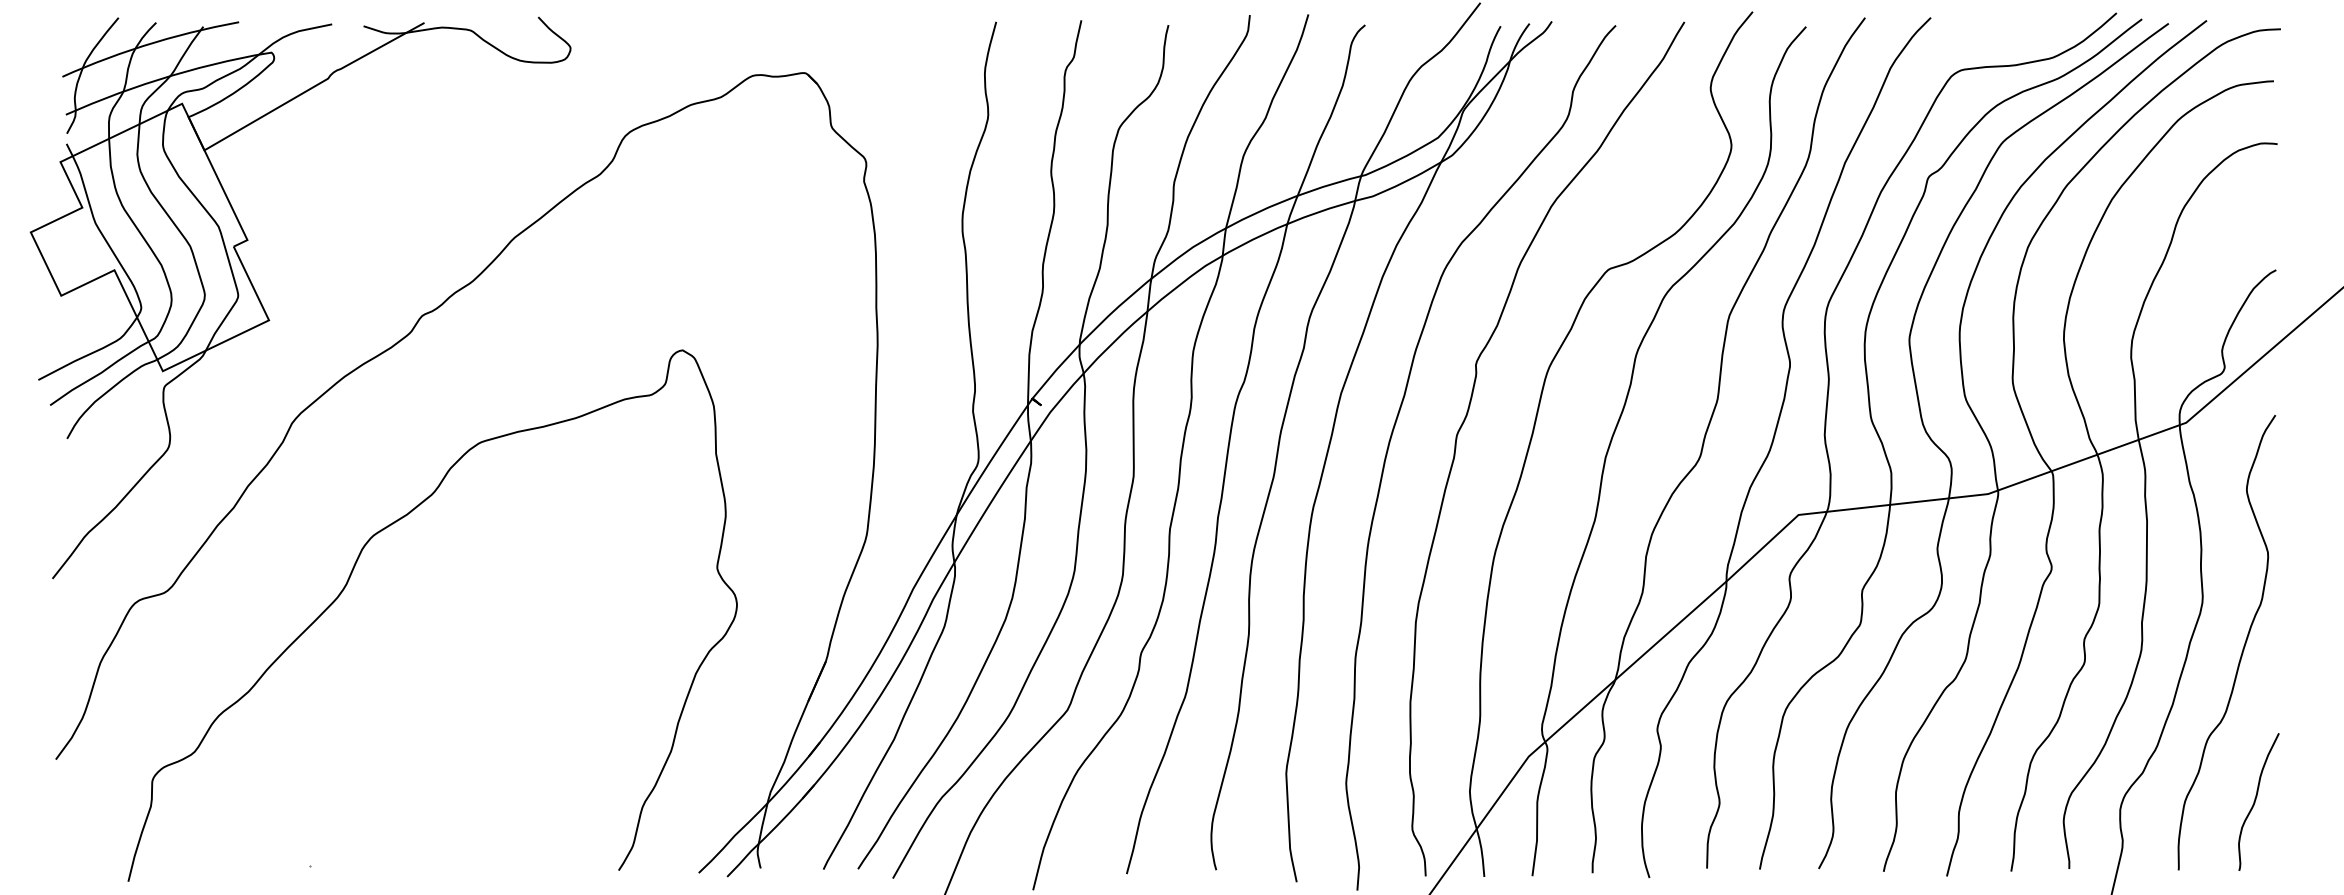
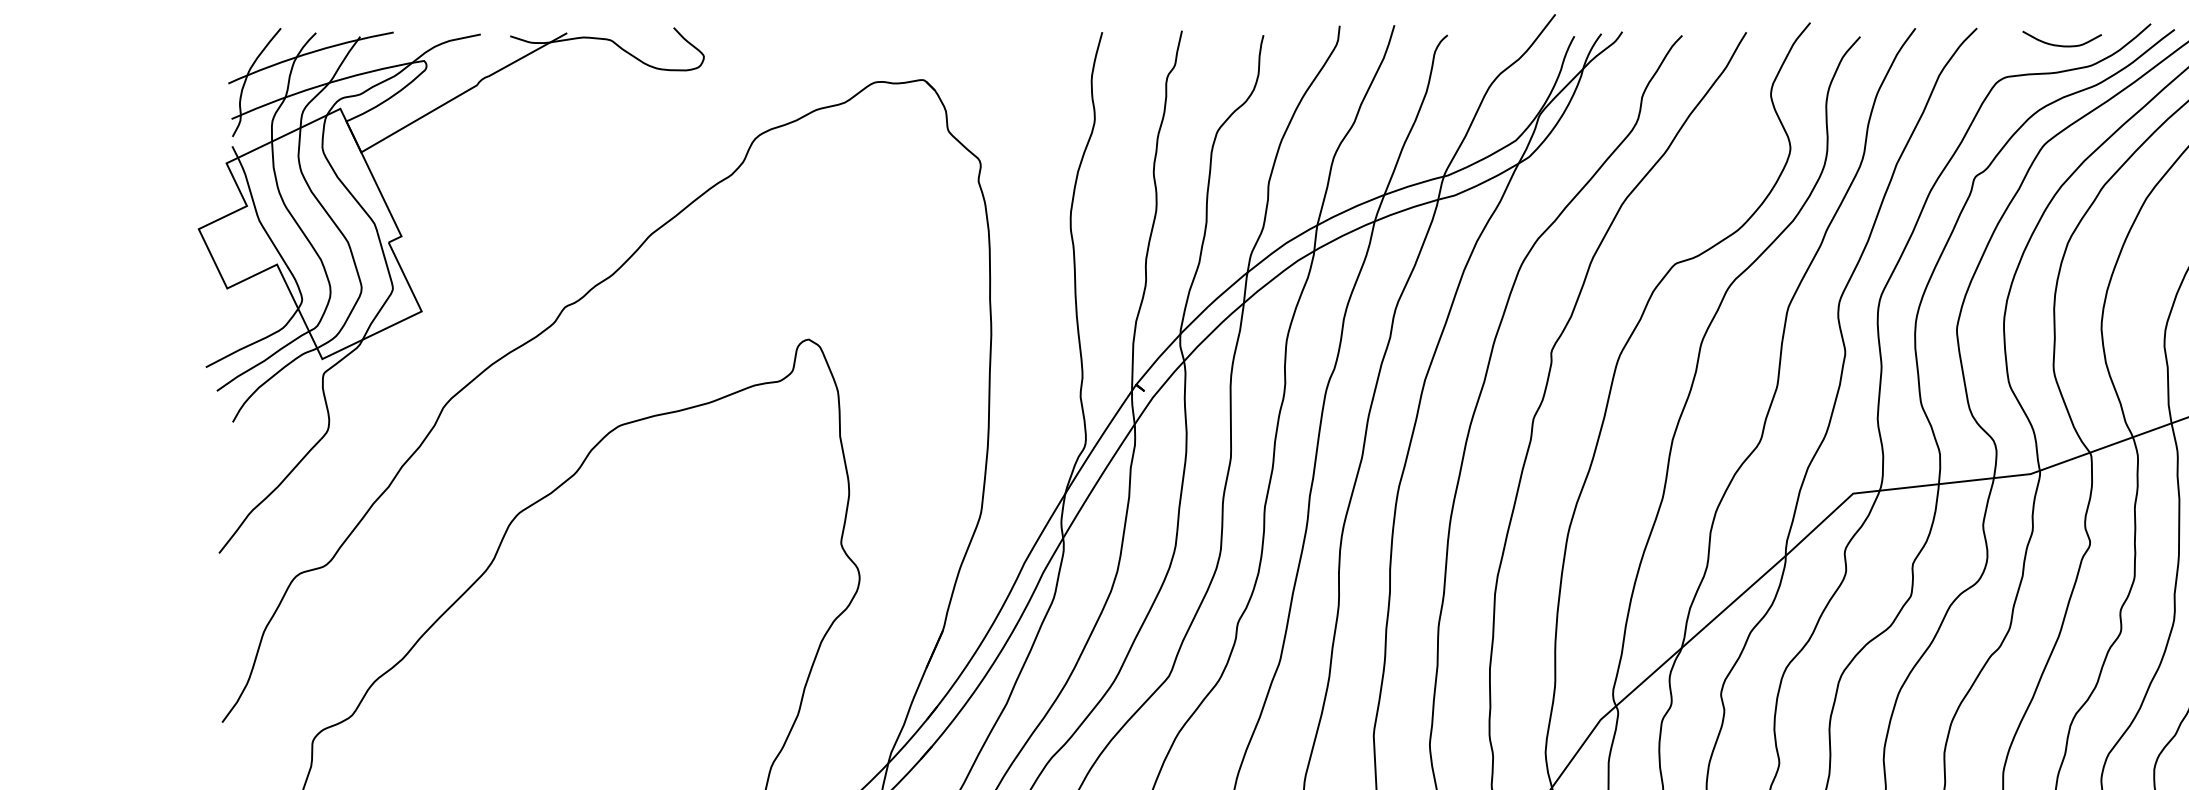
curve: (2020, 35) -> (2060, 44), added

